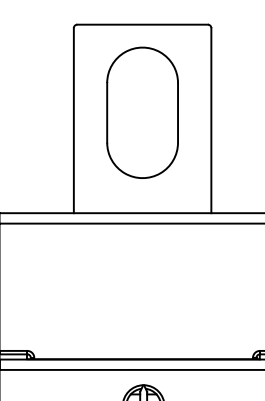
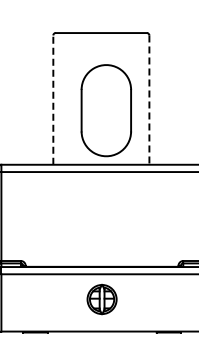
part: (142, 112) -> (106, 110), moved
line: (74, 121) -> (53, 100), solid -> dashed
line: (211, 121) -> (149, 100), solid -> dashed

